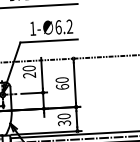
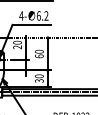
text: (32, 28) -> (21, 15), 1- -> 4-

